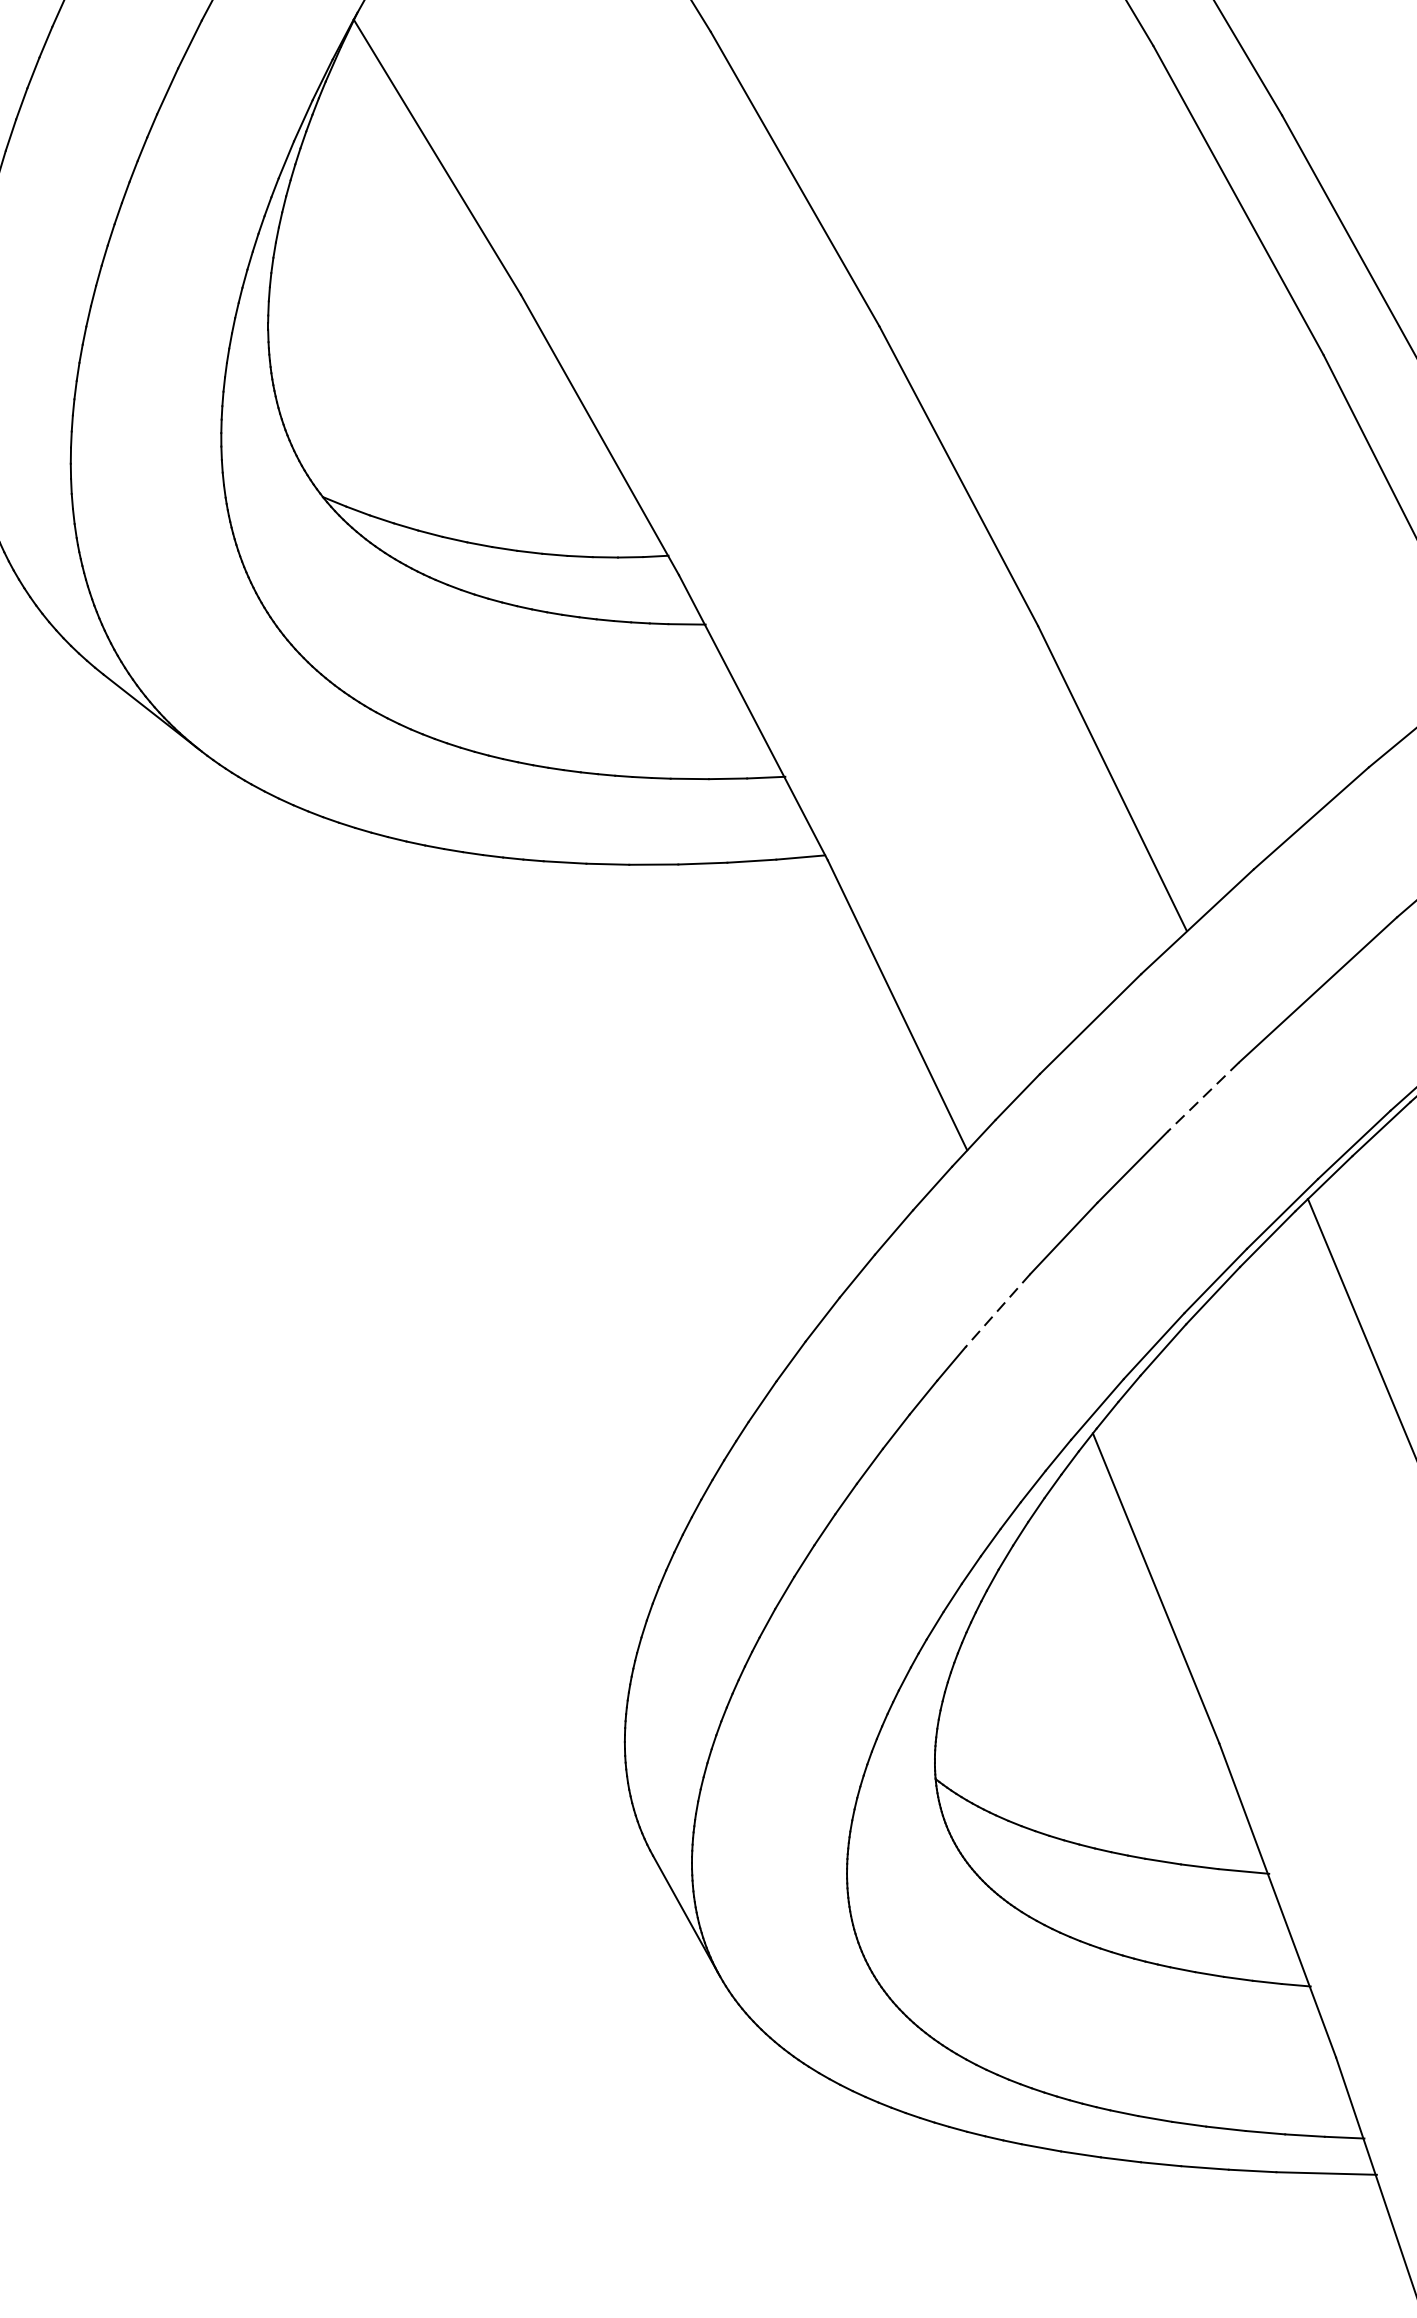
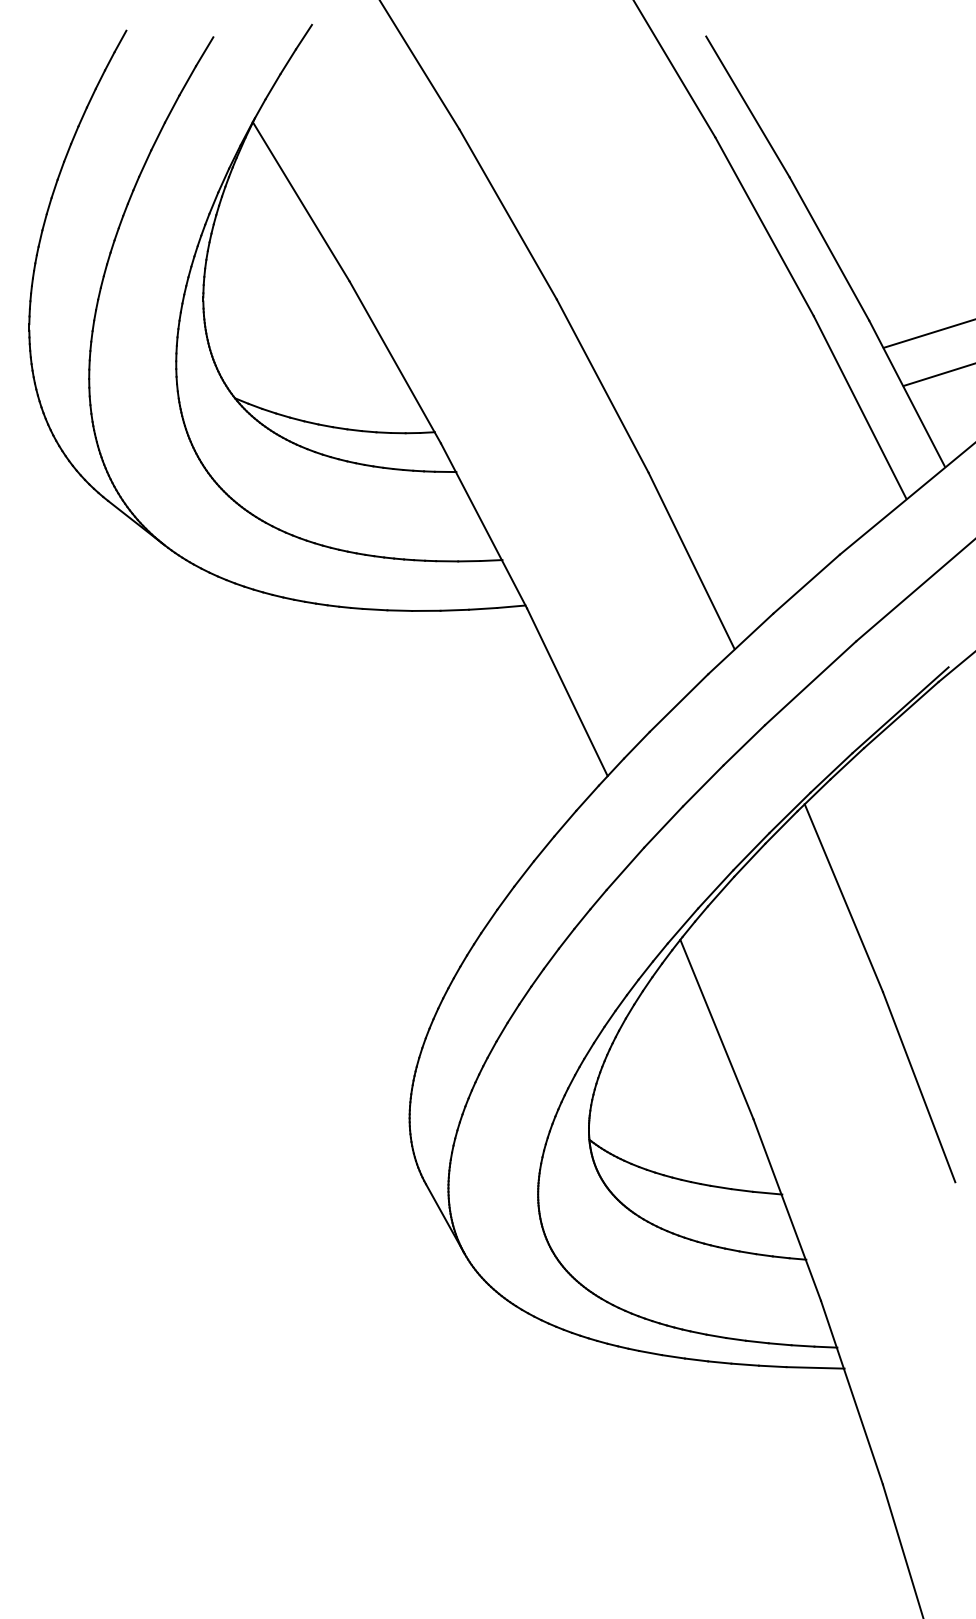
line: (1203, 1097) -> (744, 745), dashed -> solid
line: (998, 1311) -> (625, 869), dashed -> solid

